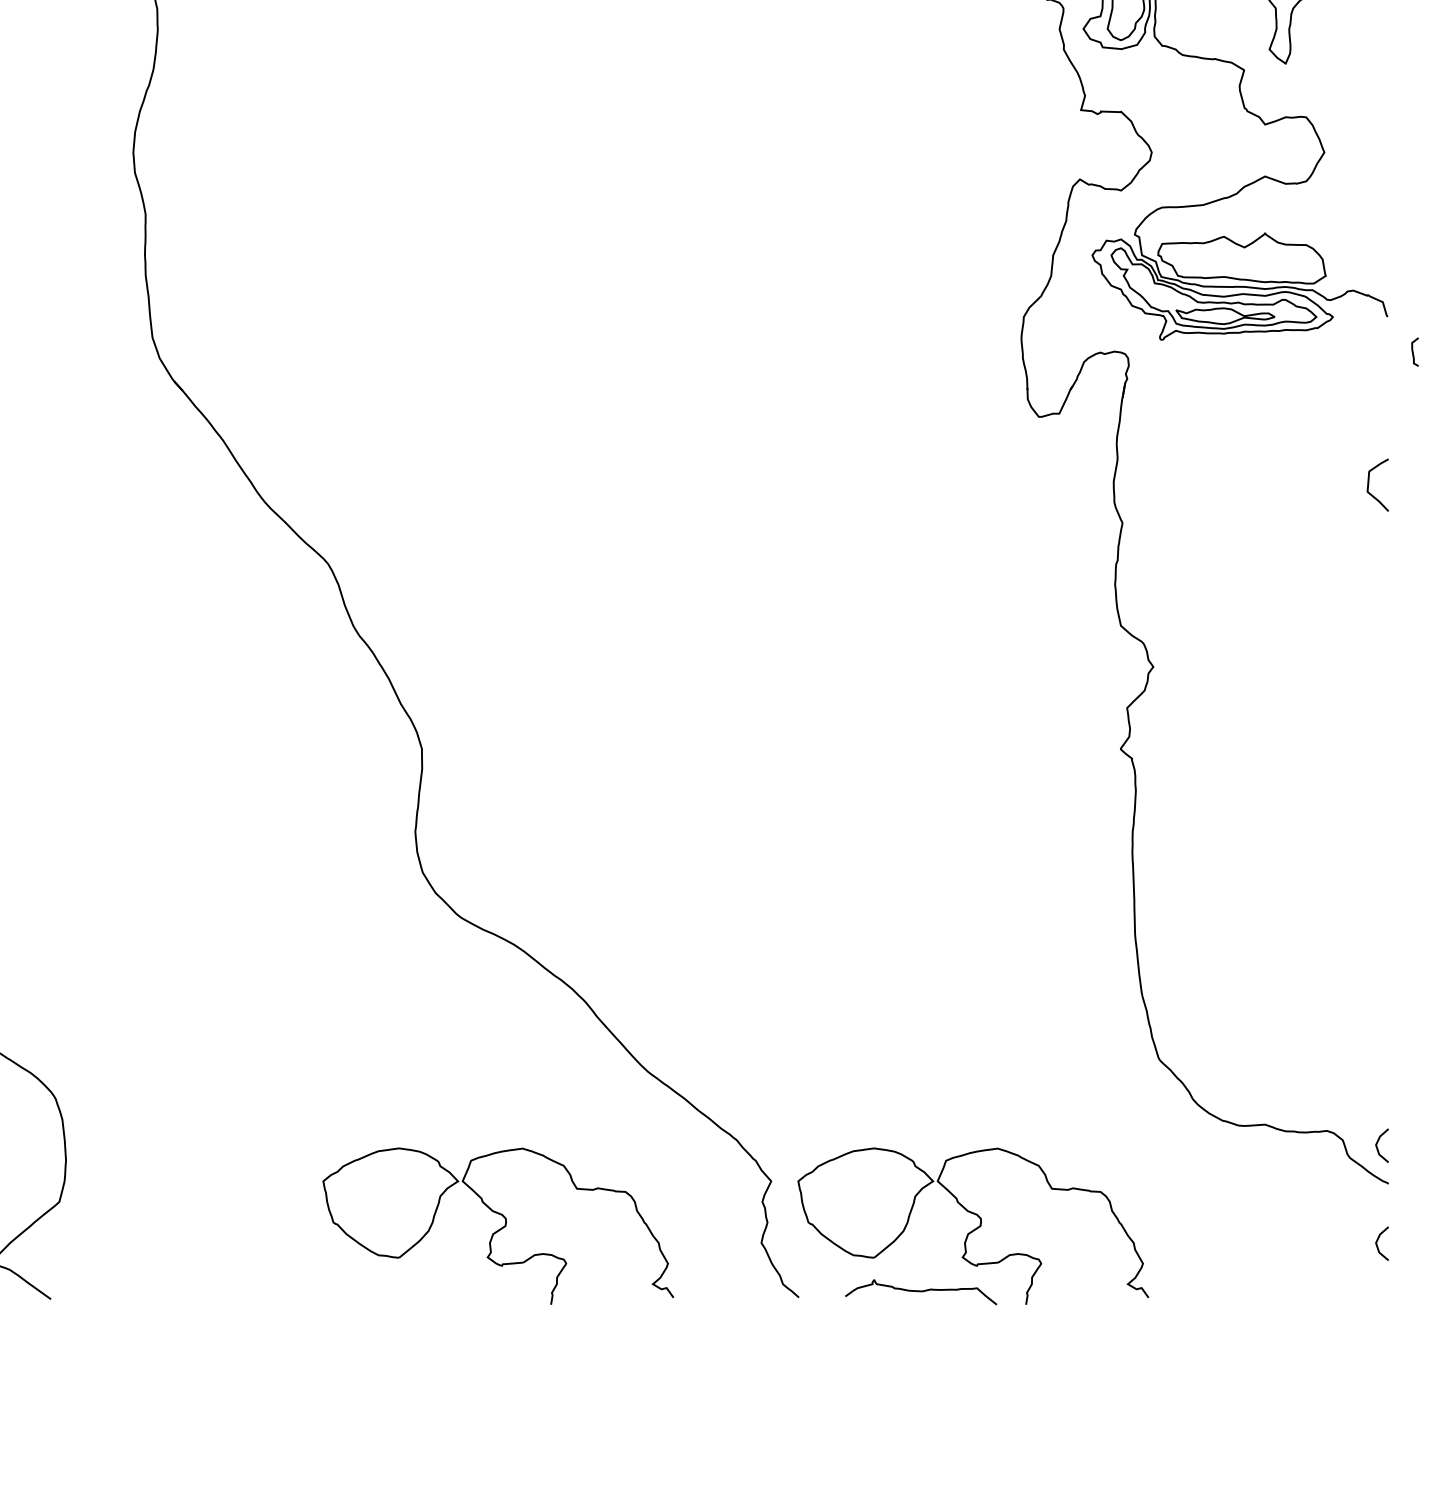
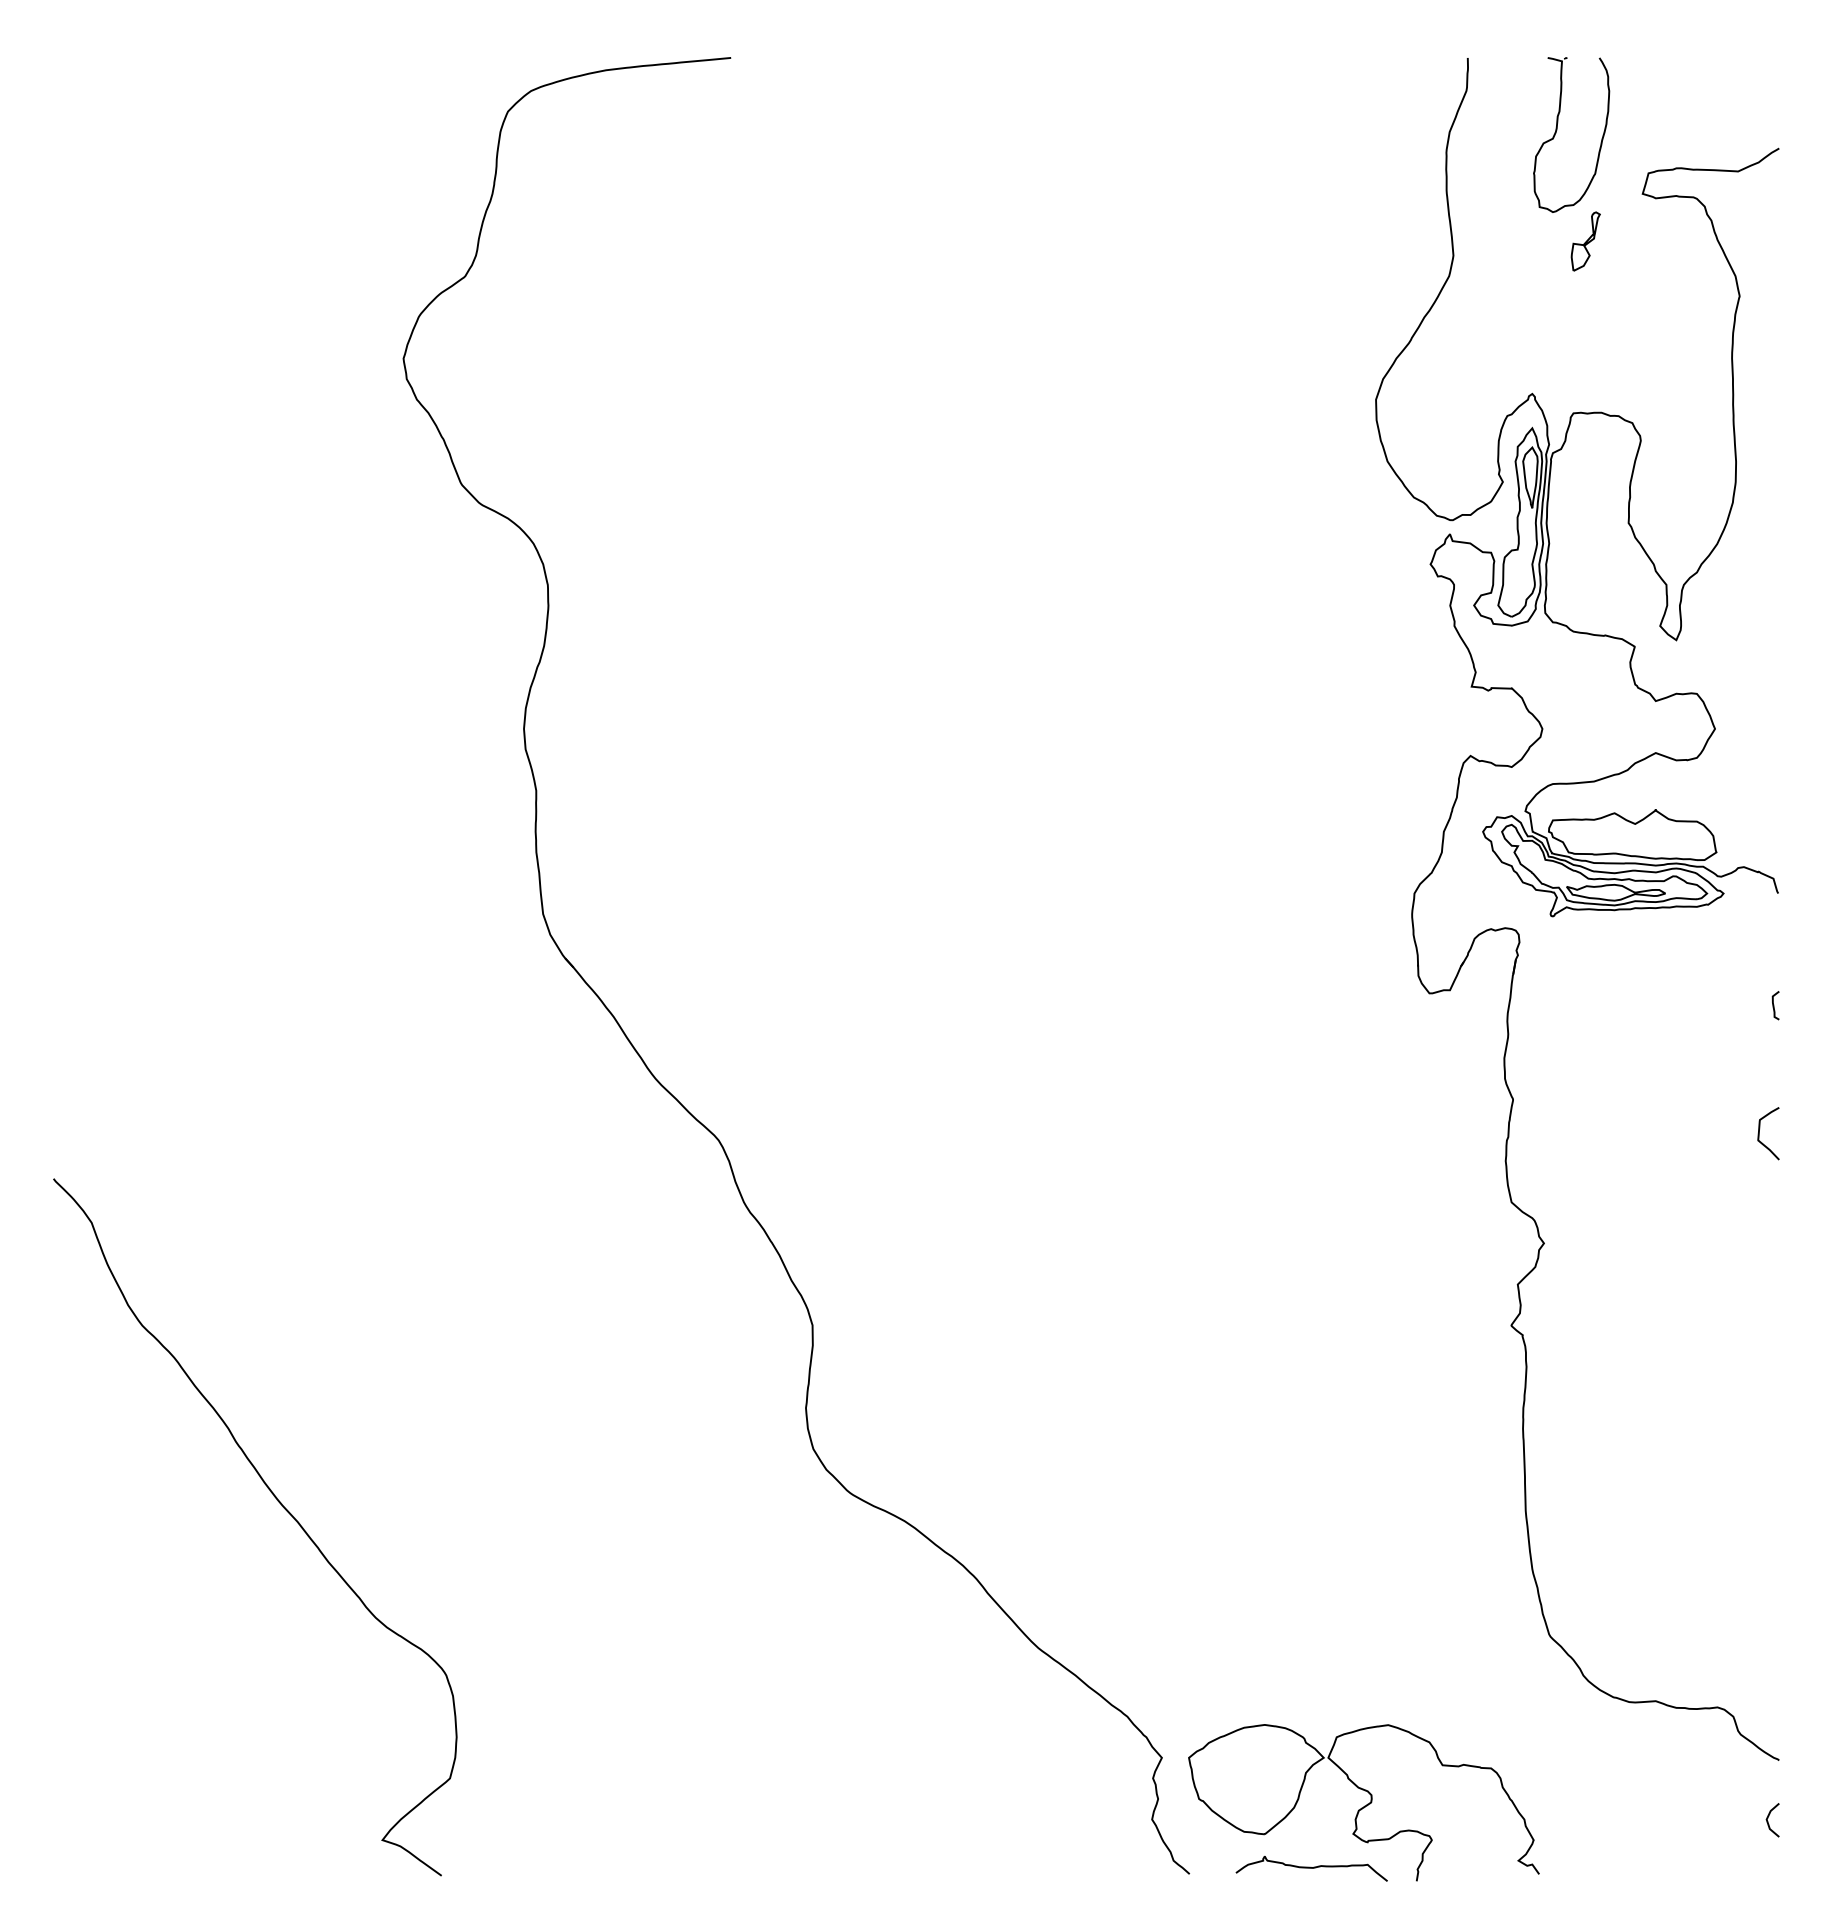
curve: (1413, 351) -> (1774, 1005), moved
curve: (1368, 484) -> (1759, 1133), moved
line: (1377, 1146) -> (1768, 1723), removed
part: (497, 1225) -> (888, 1802), removed

